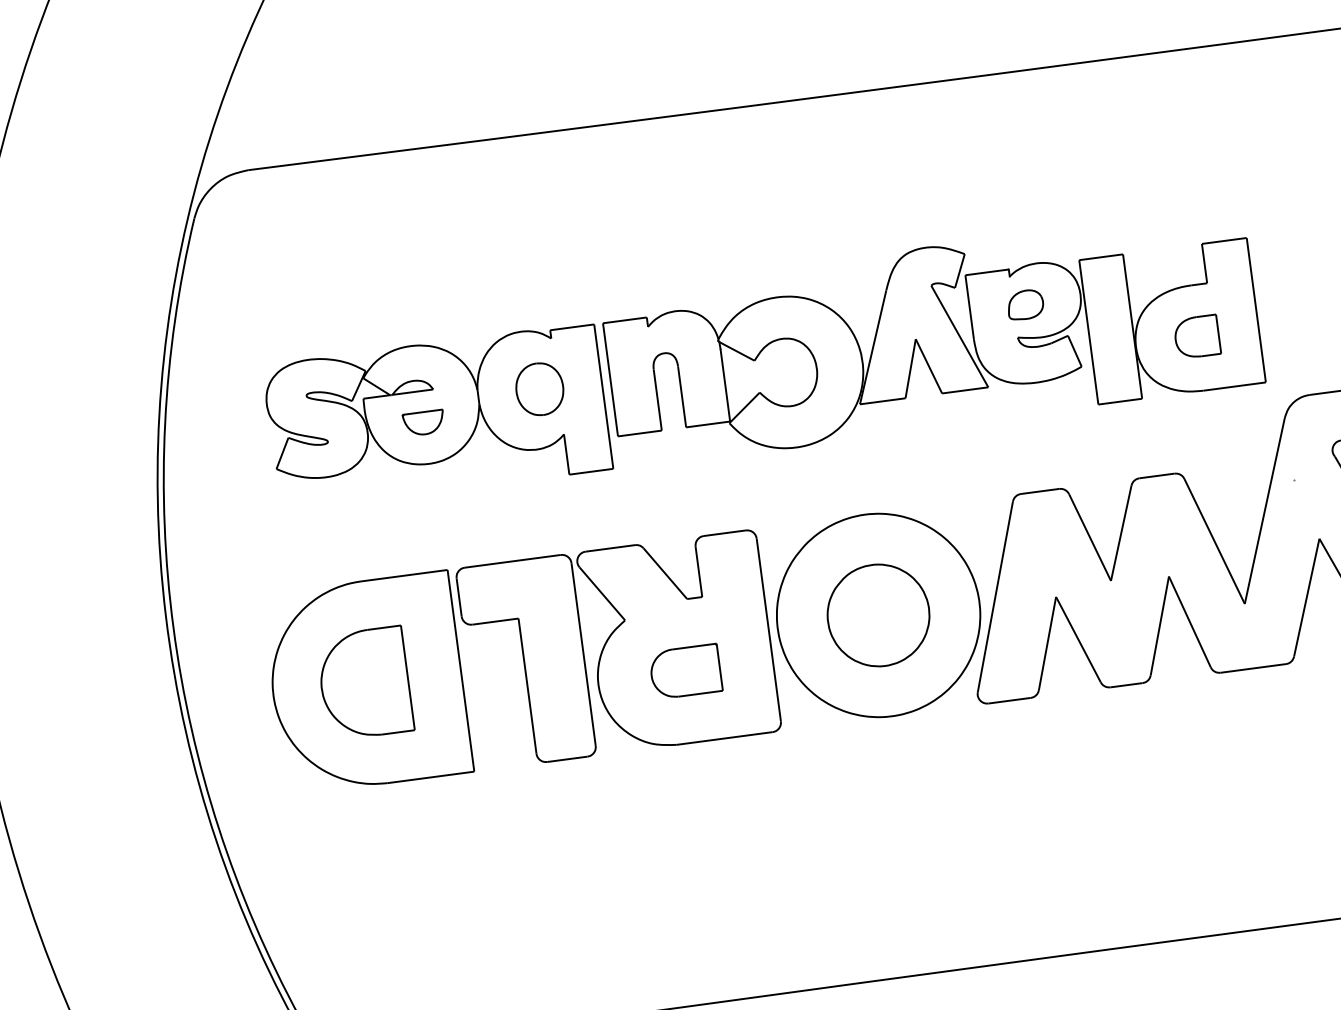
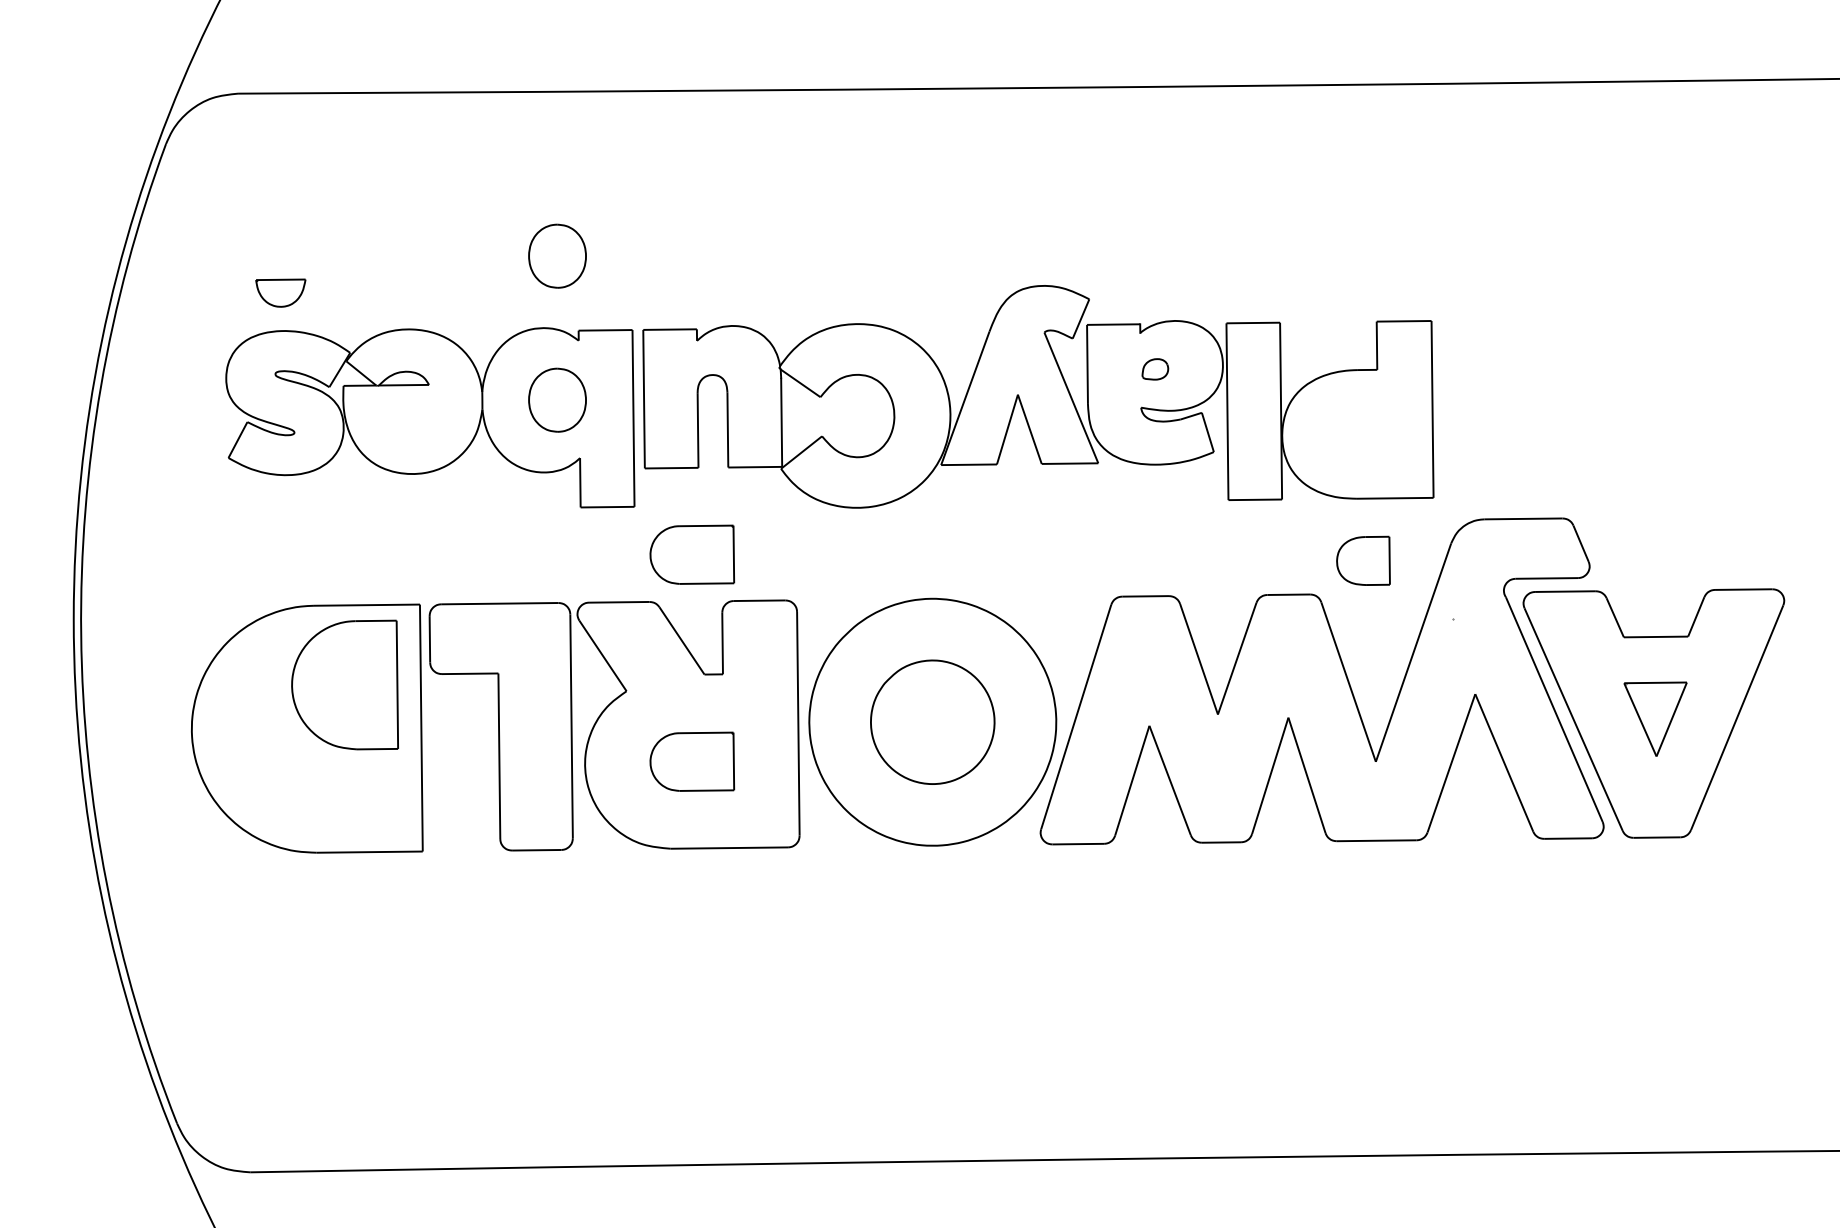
part: (525, 270) -> (557, 255), added
part: (1025, 304) -> (1155, 369), size x0.6
part: (1197, 336) -> (1363, 560), moved
part: (423, 422) -> (280, 292), moved
part: (665, 502) -> (692, 554), added
part: (364, 682) -> (344, 684), moved

